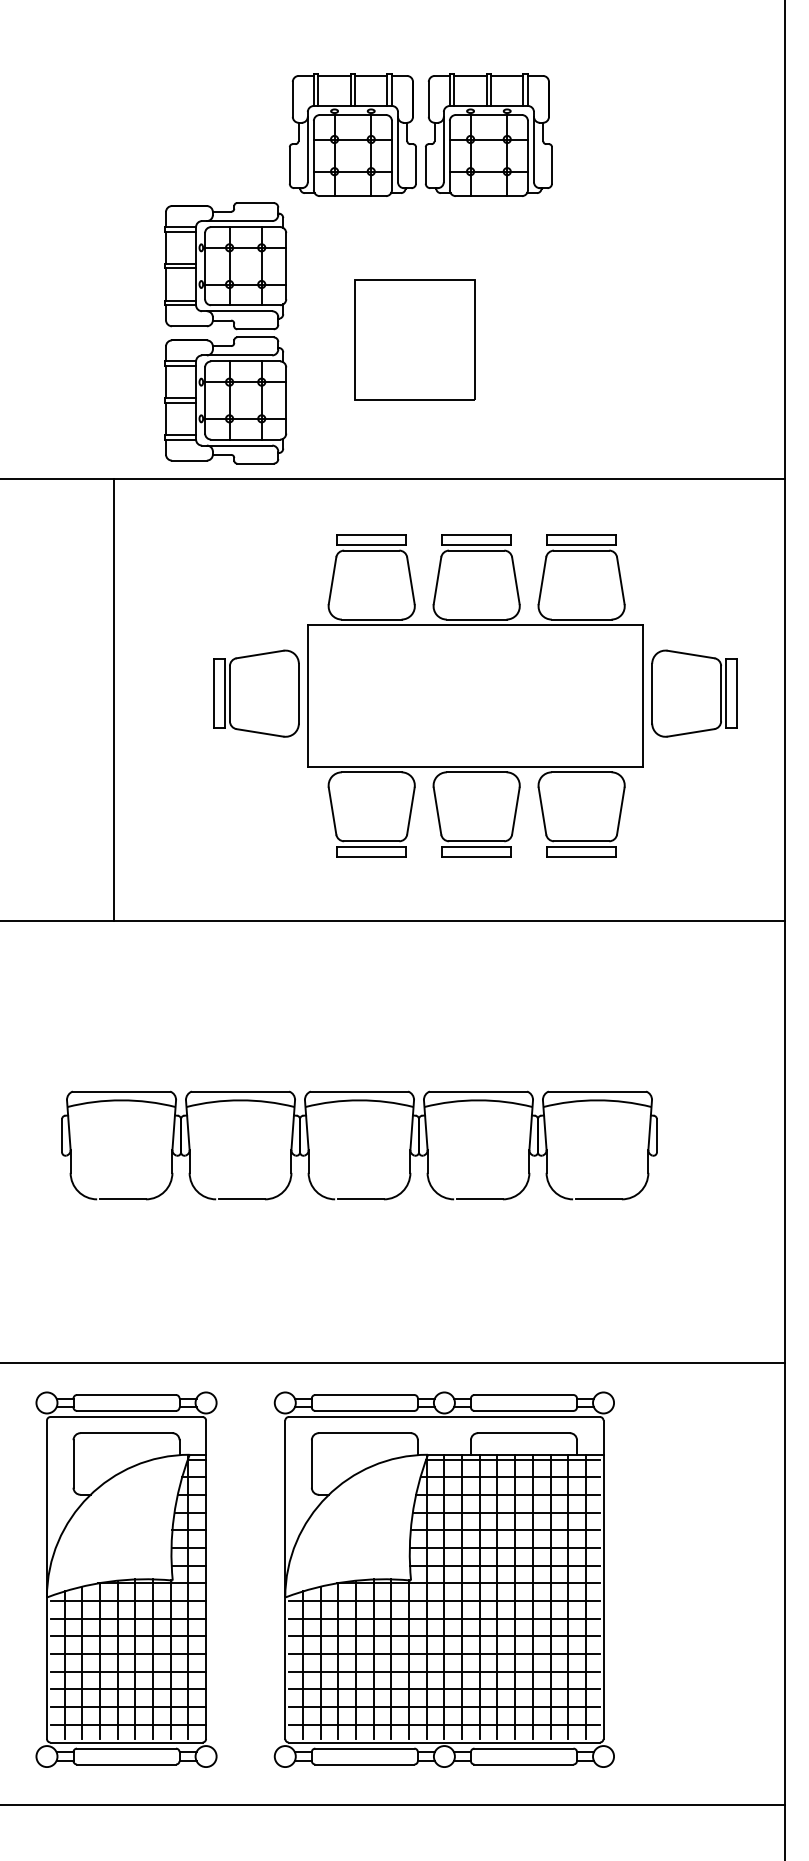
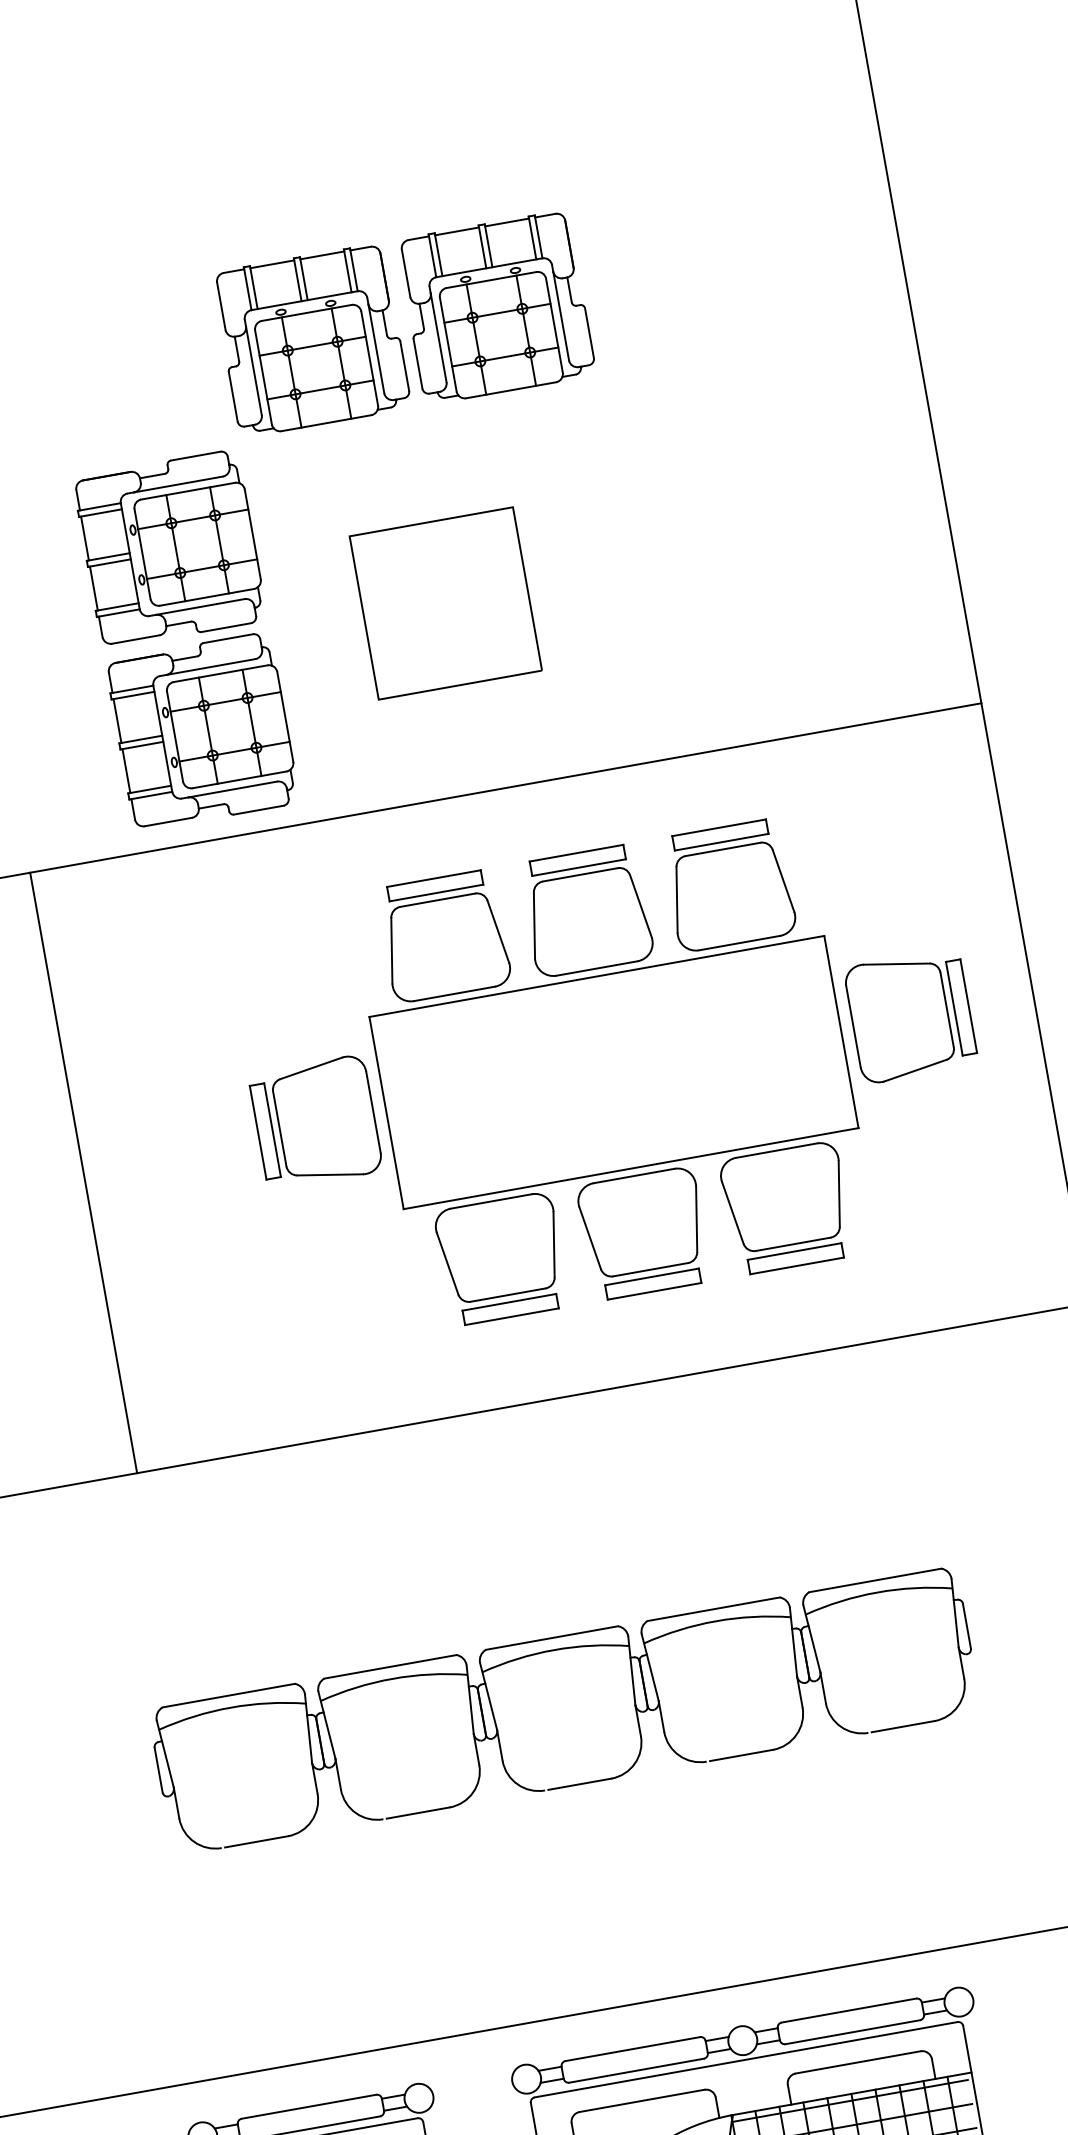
line: (114, 700) -> (83, 1173), moved

